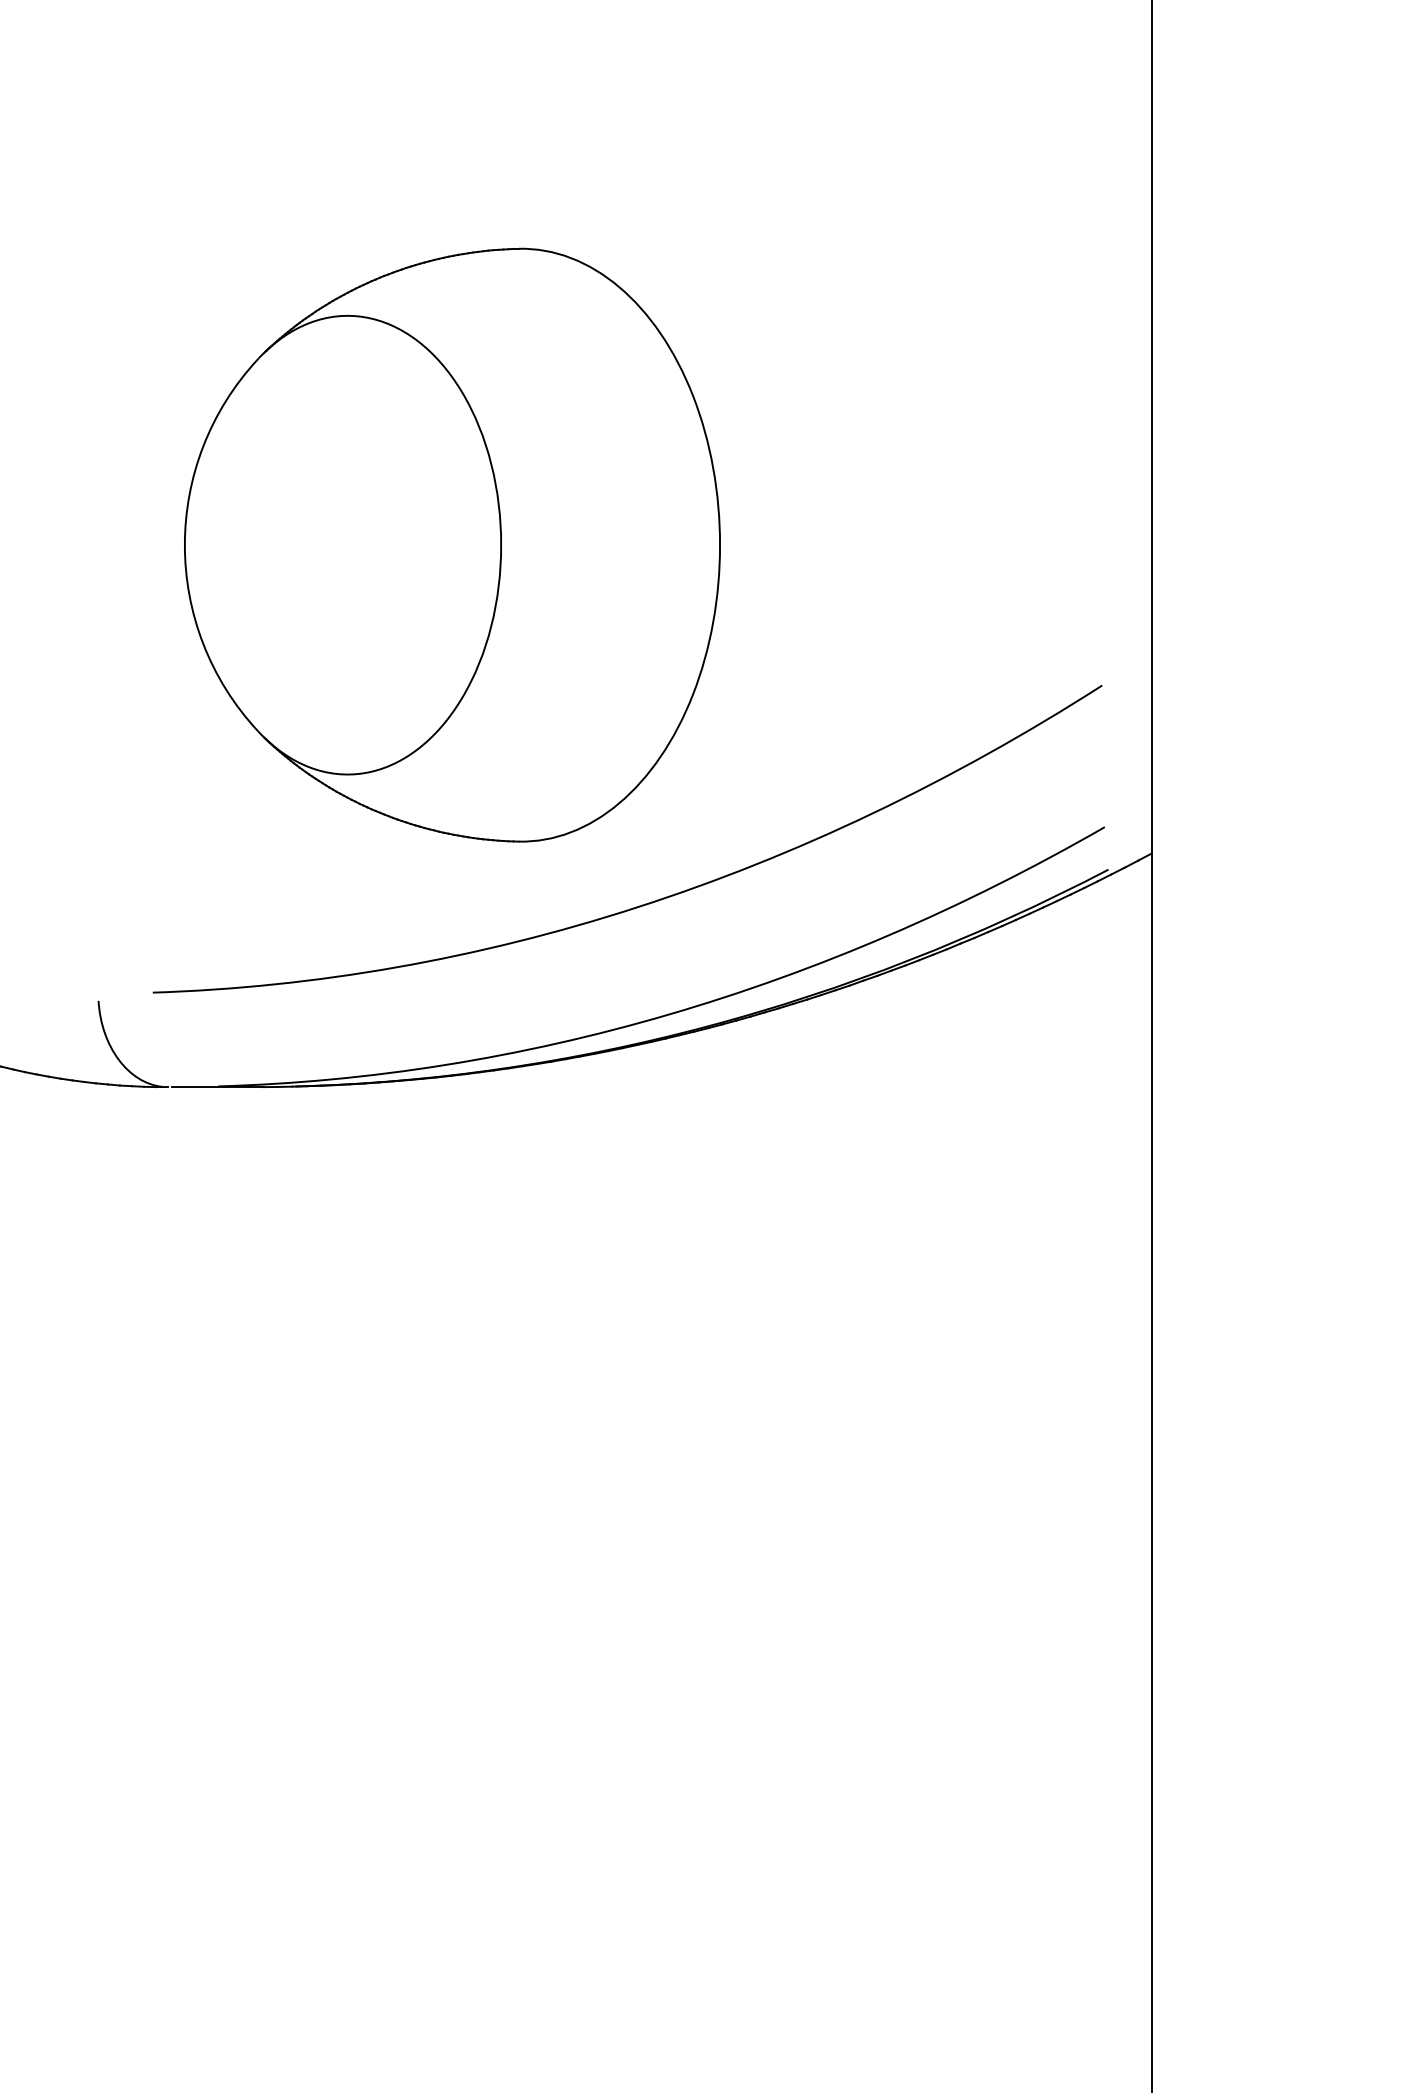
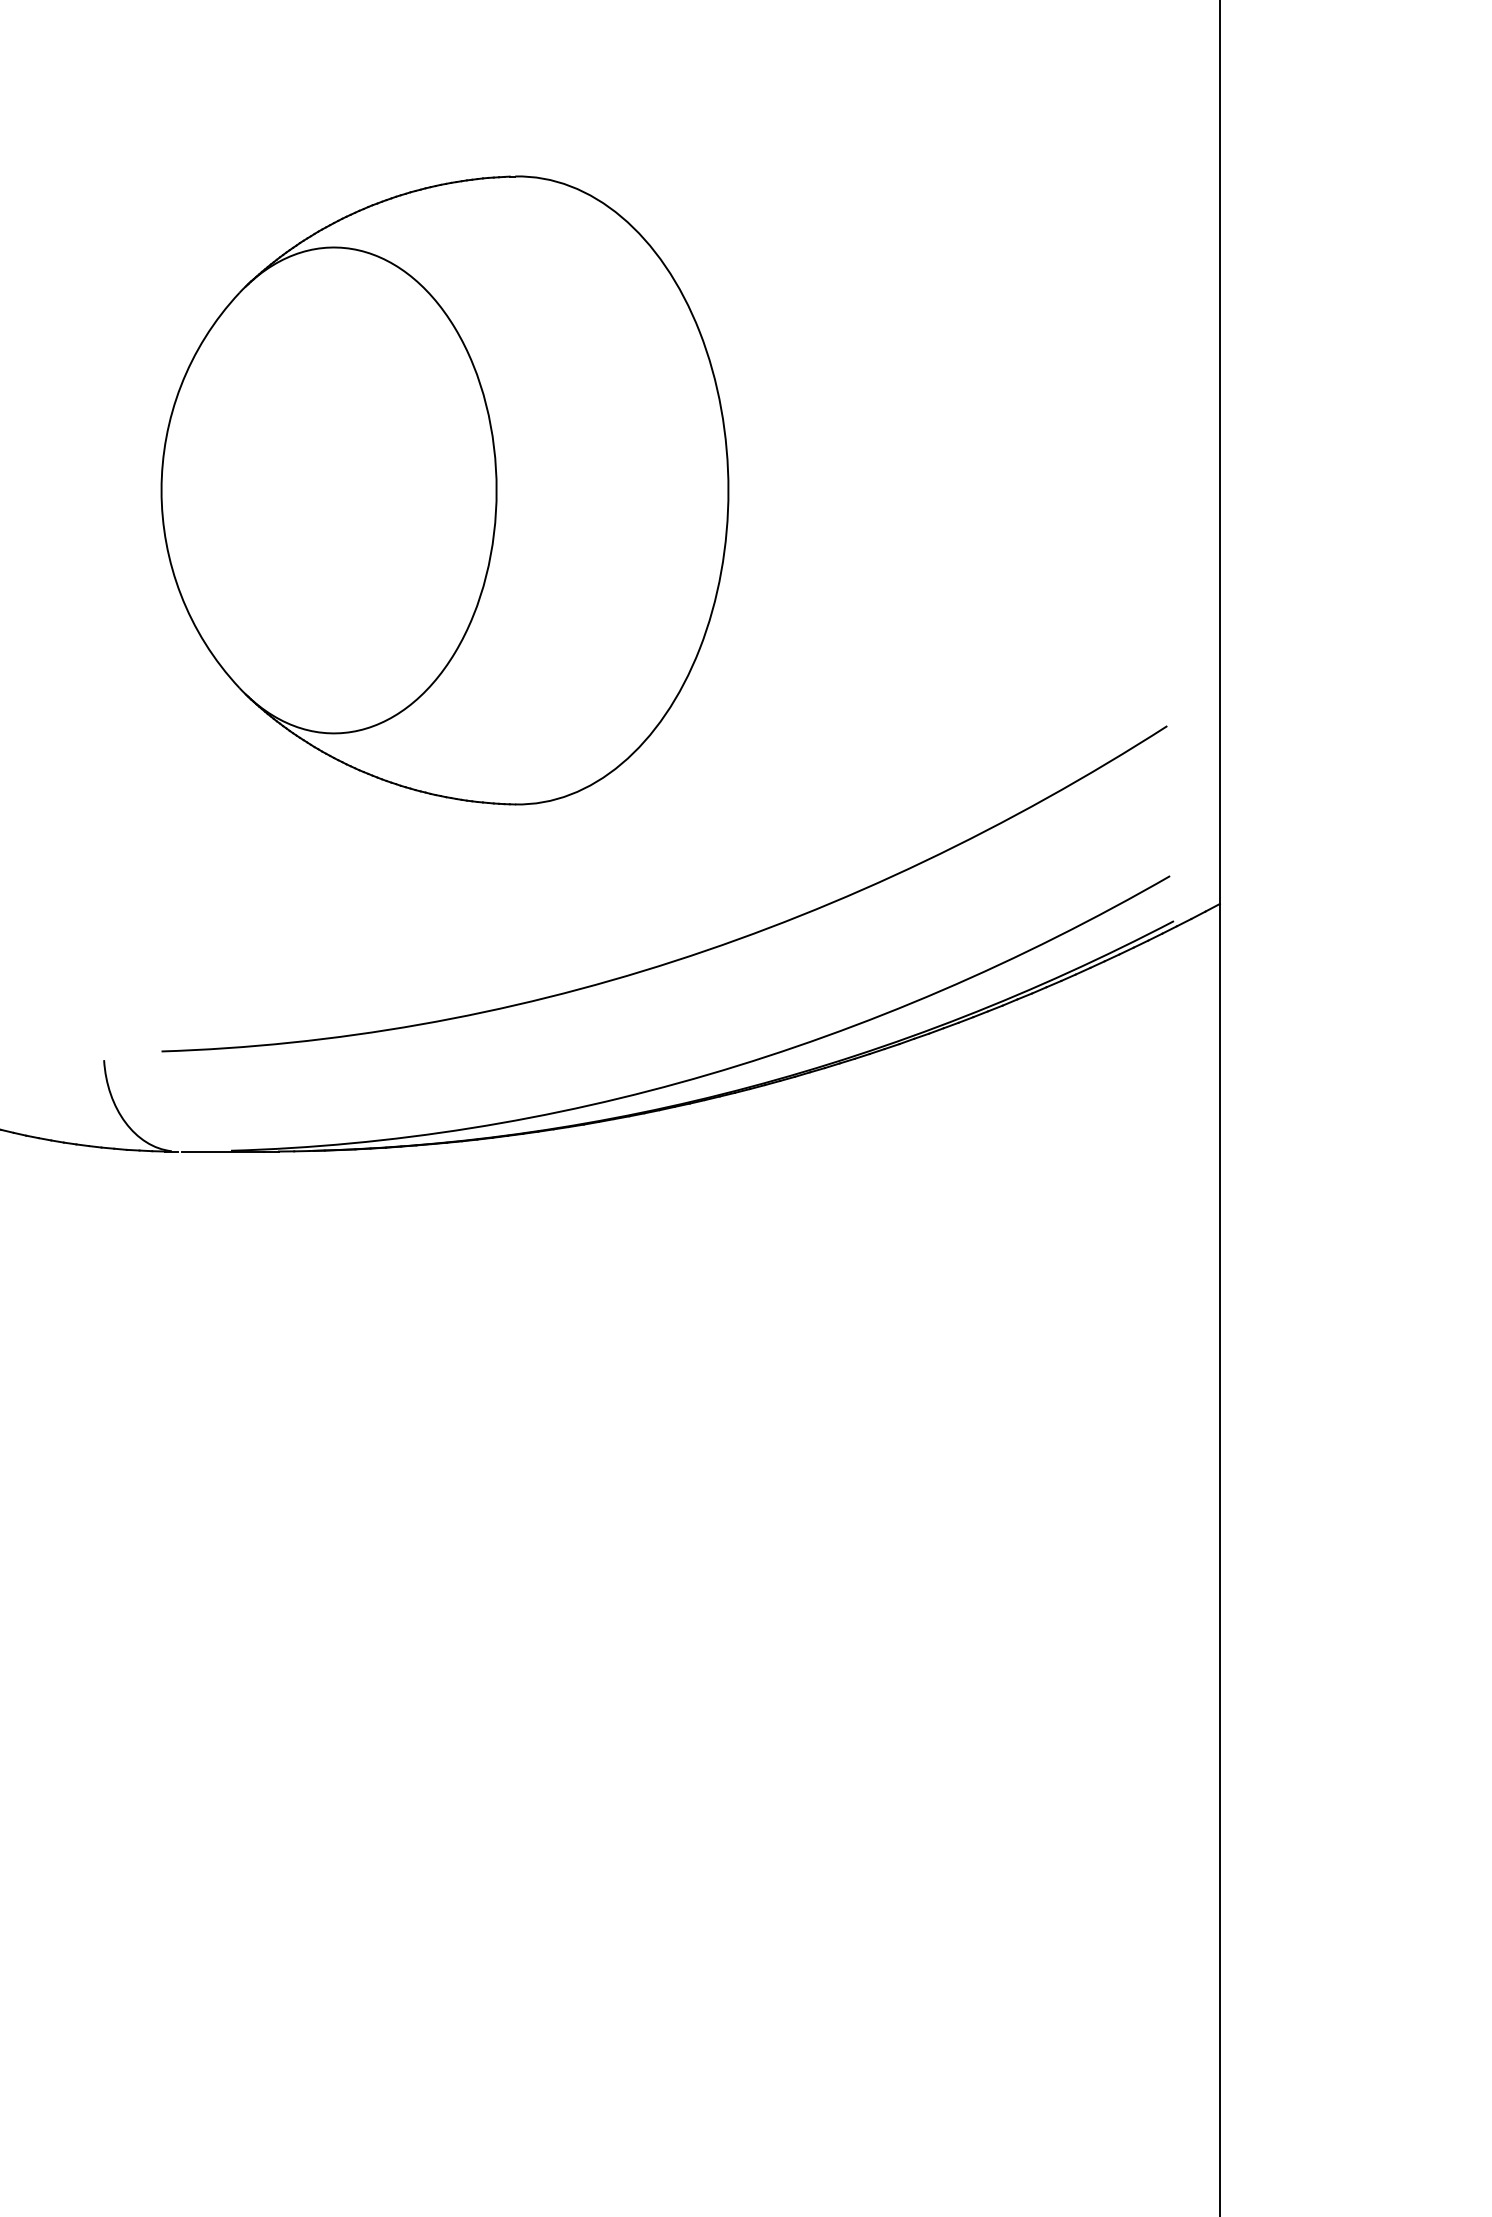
part: (451, 545) -> (444, 490), moved

